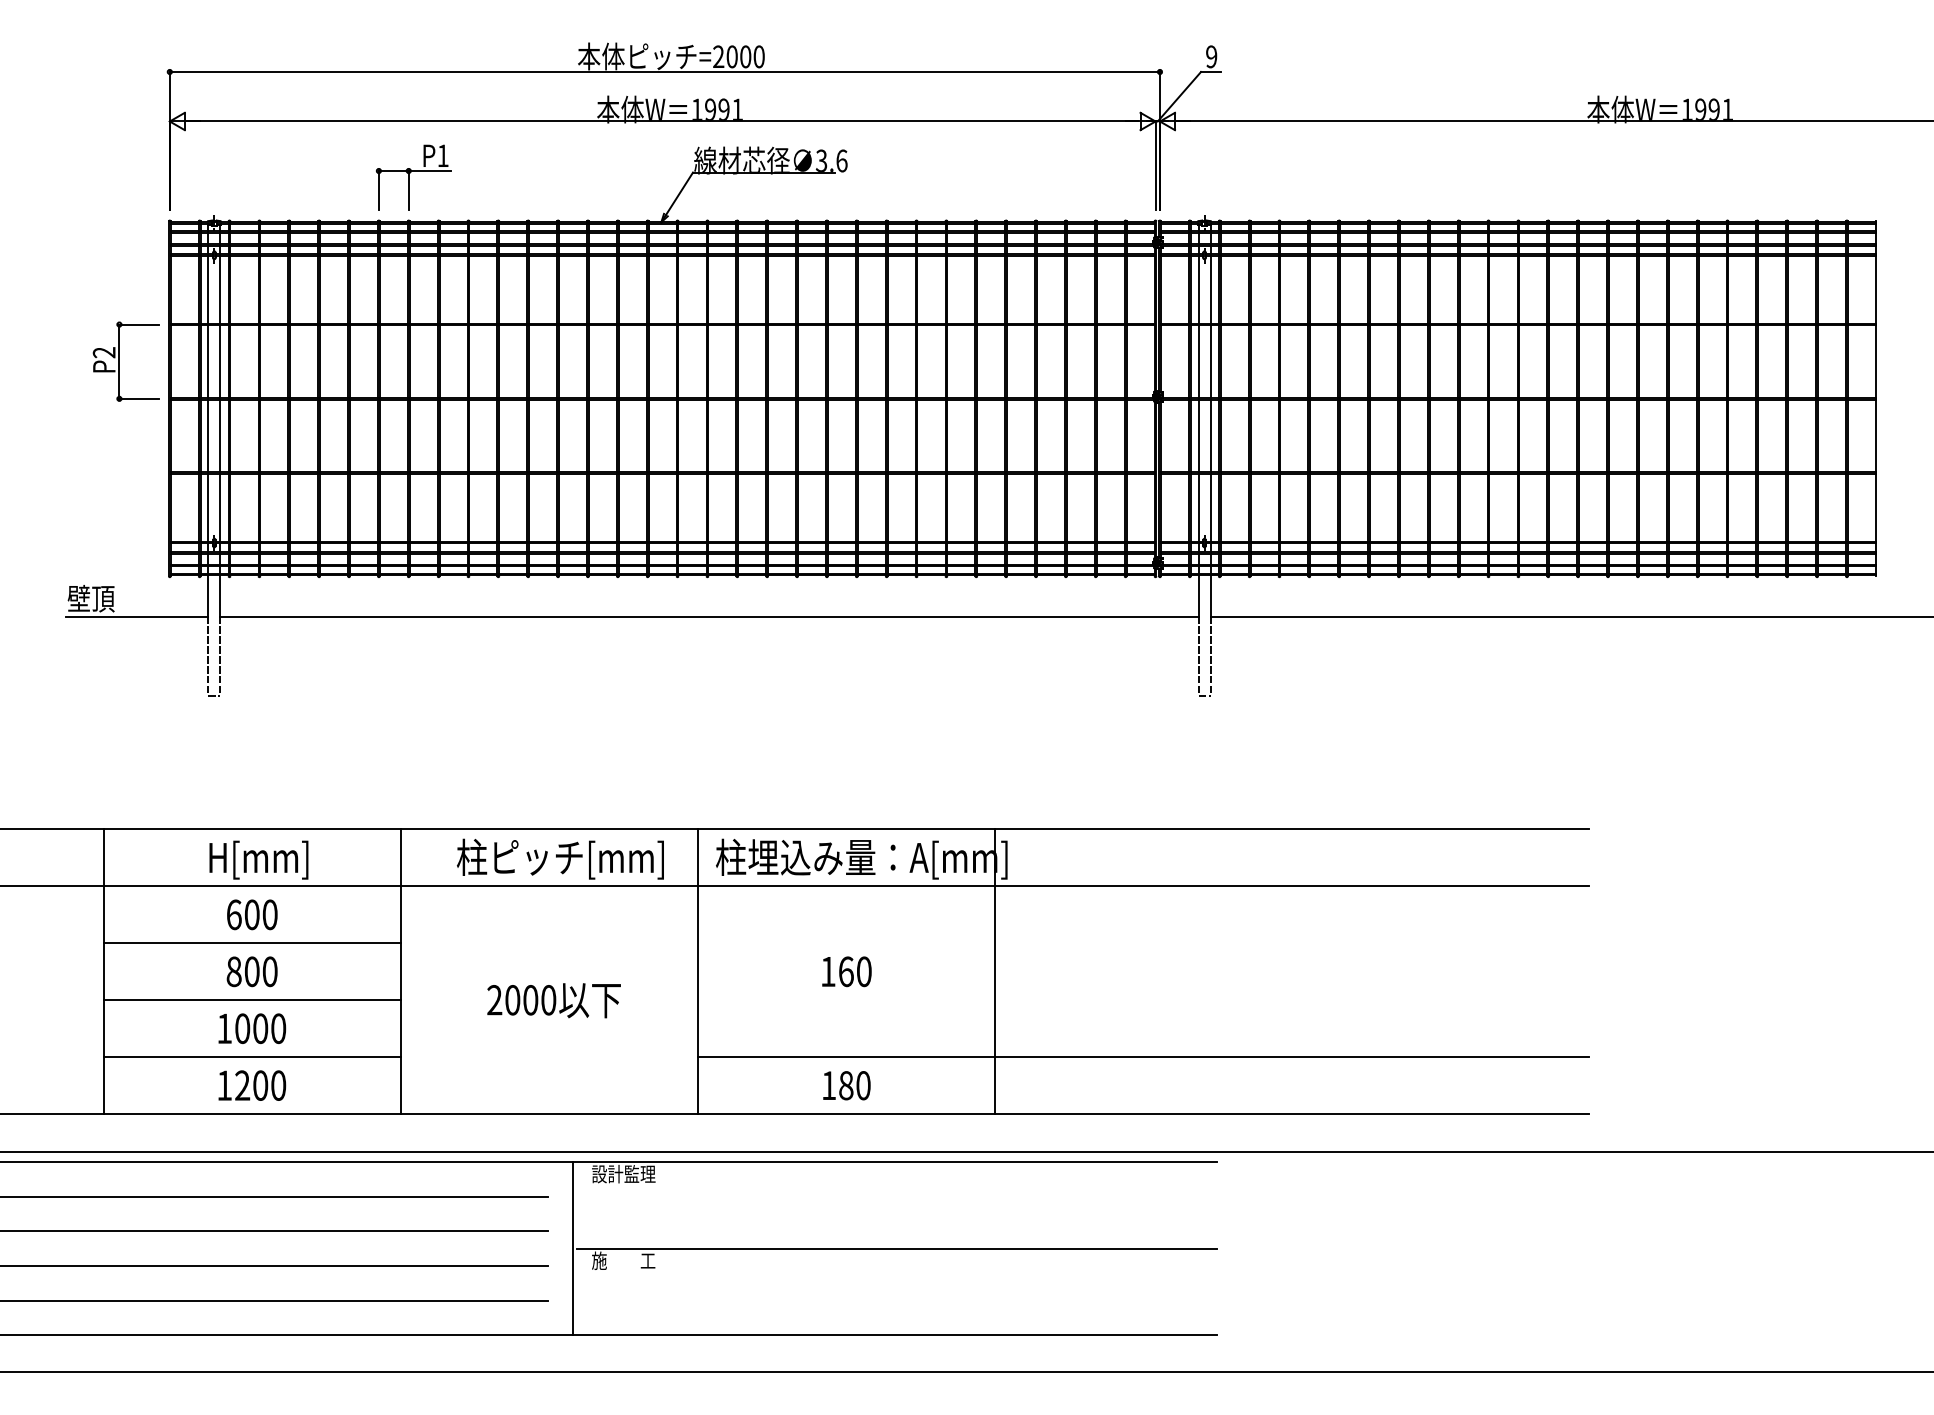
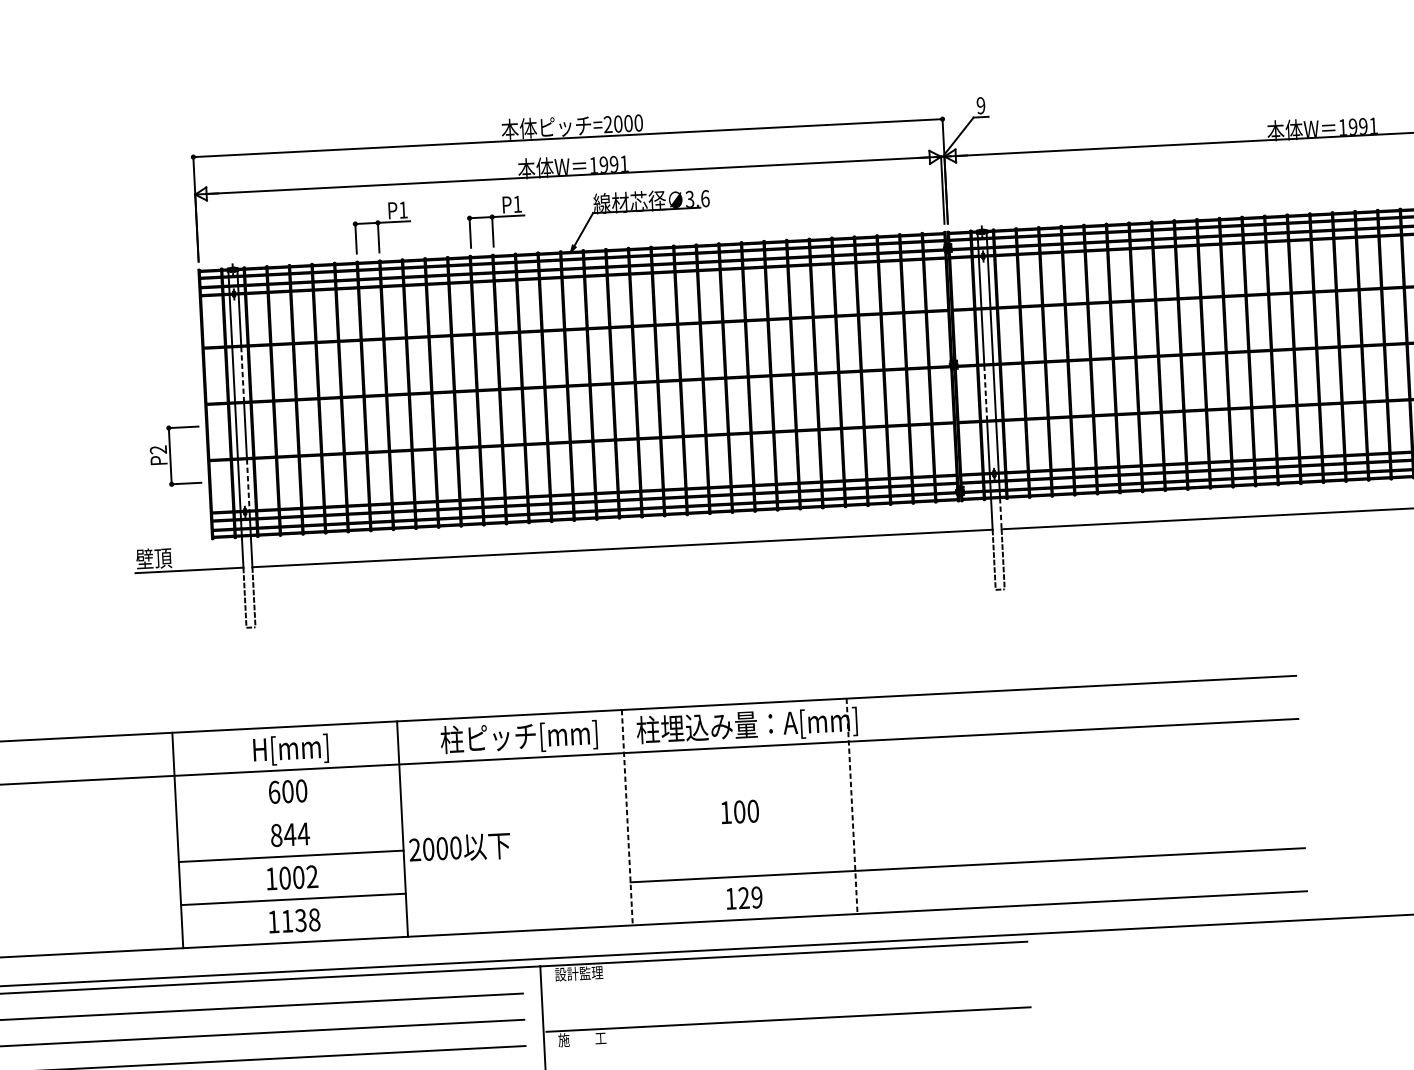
part: (564, 177) -> (496, 221), added
part: (125, 361) -> (174, 455), moved
line: (220, 362) -> (242, 374), solid -> dashed
line: (1198, 436) -> (985, 393), solid -> dashed
line: (220, 507) -> (248, 484), solid -> dashed
line: (1210, 596) -> (1000, 514), solid -> dashed
line: (251, 943) -> (288, 813), removed
text: (261, 971) -> (297, 834), 800 -> 844
text: (846, 971) -> (739, 811), 160 -> 100
line: (697, 972) -> (627, 818), solid -> dashed
line: (994, 972) -> (851, 806), solid -> dashed
text: (553, 1000) -> (459, 847), moved
text: (278, 1028) -> (312, 876), 1000 -> 1002
text: (260, 1085) -> (300, 920), 1200 -> 1138
text: (854, 1085) -> (750, 897), 180 -> 129

